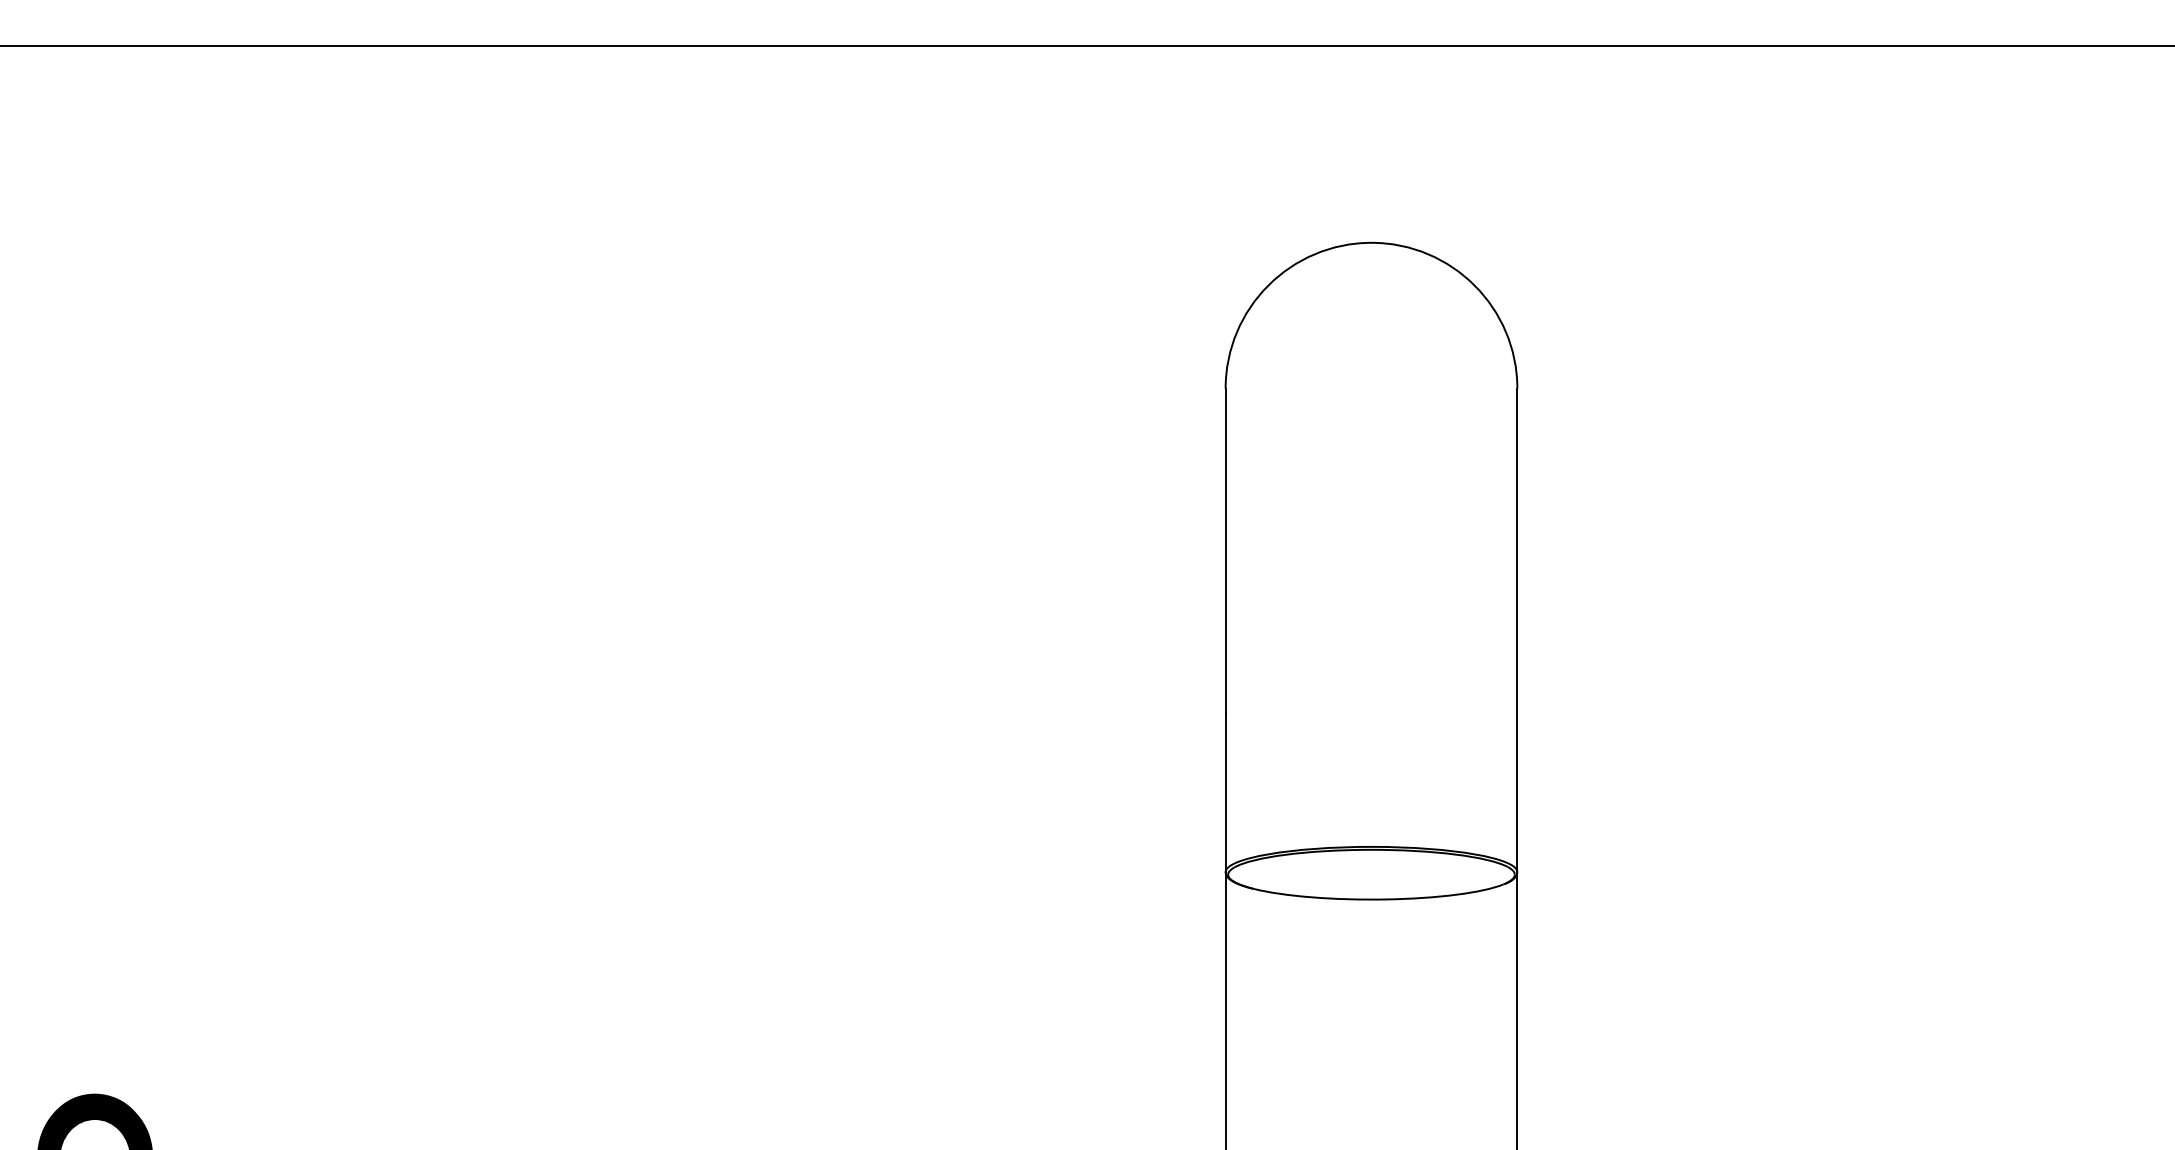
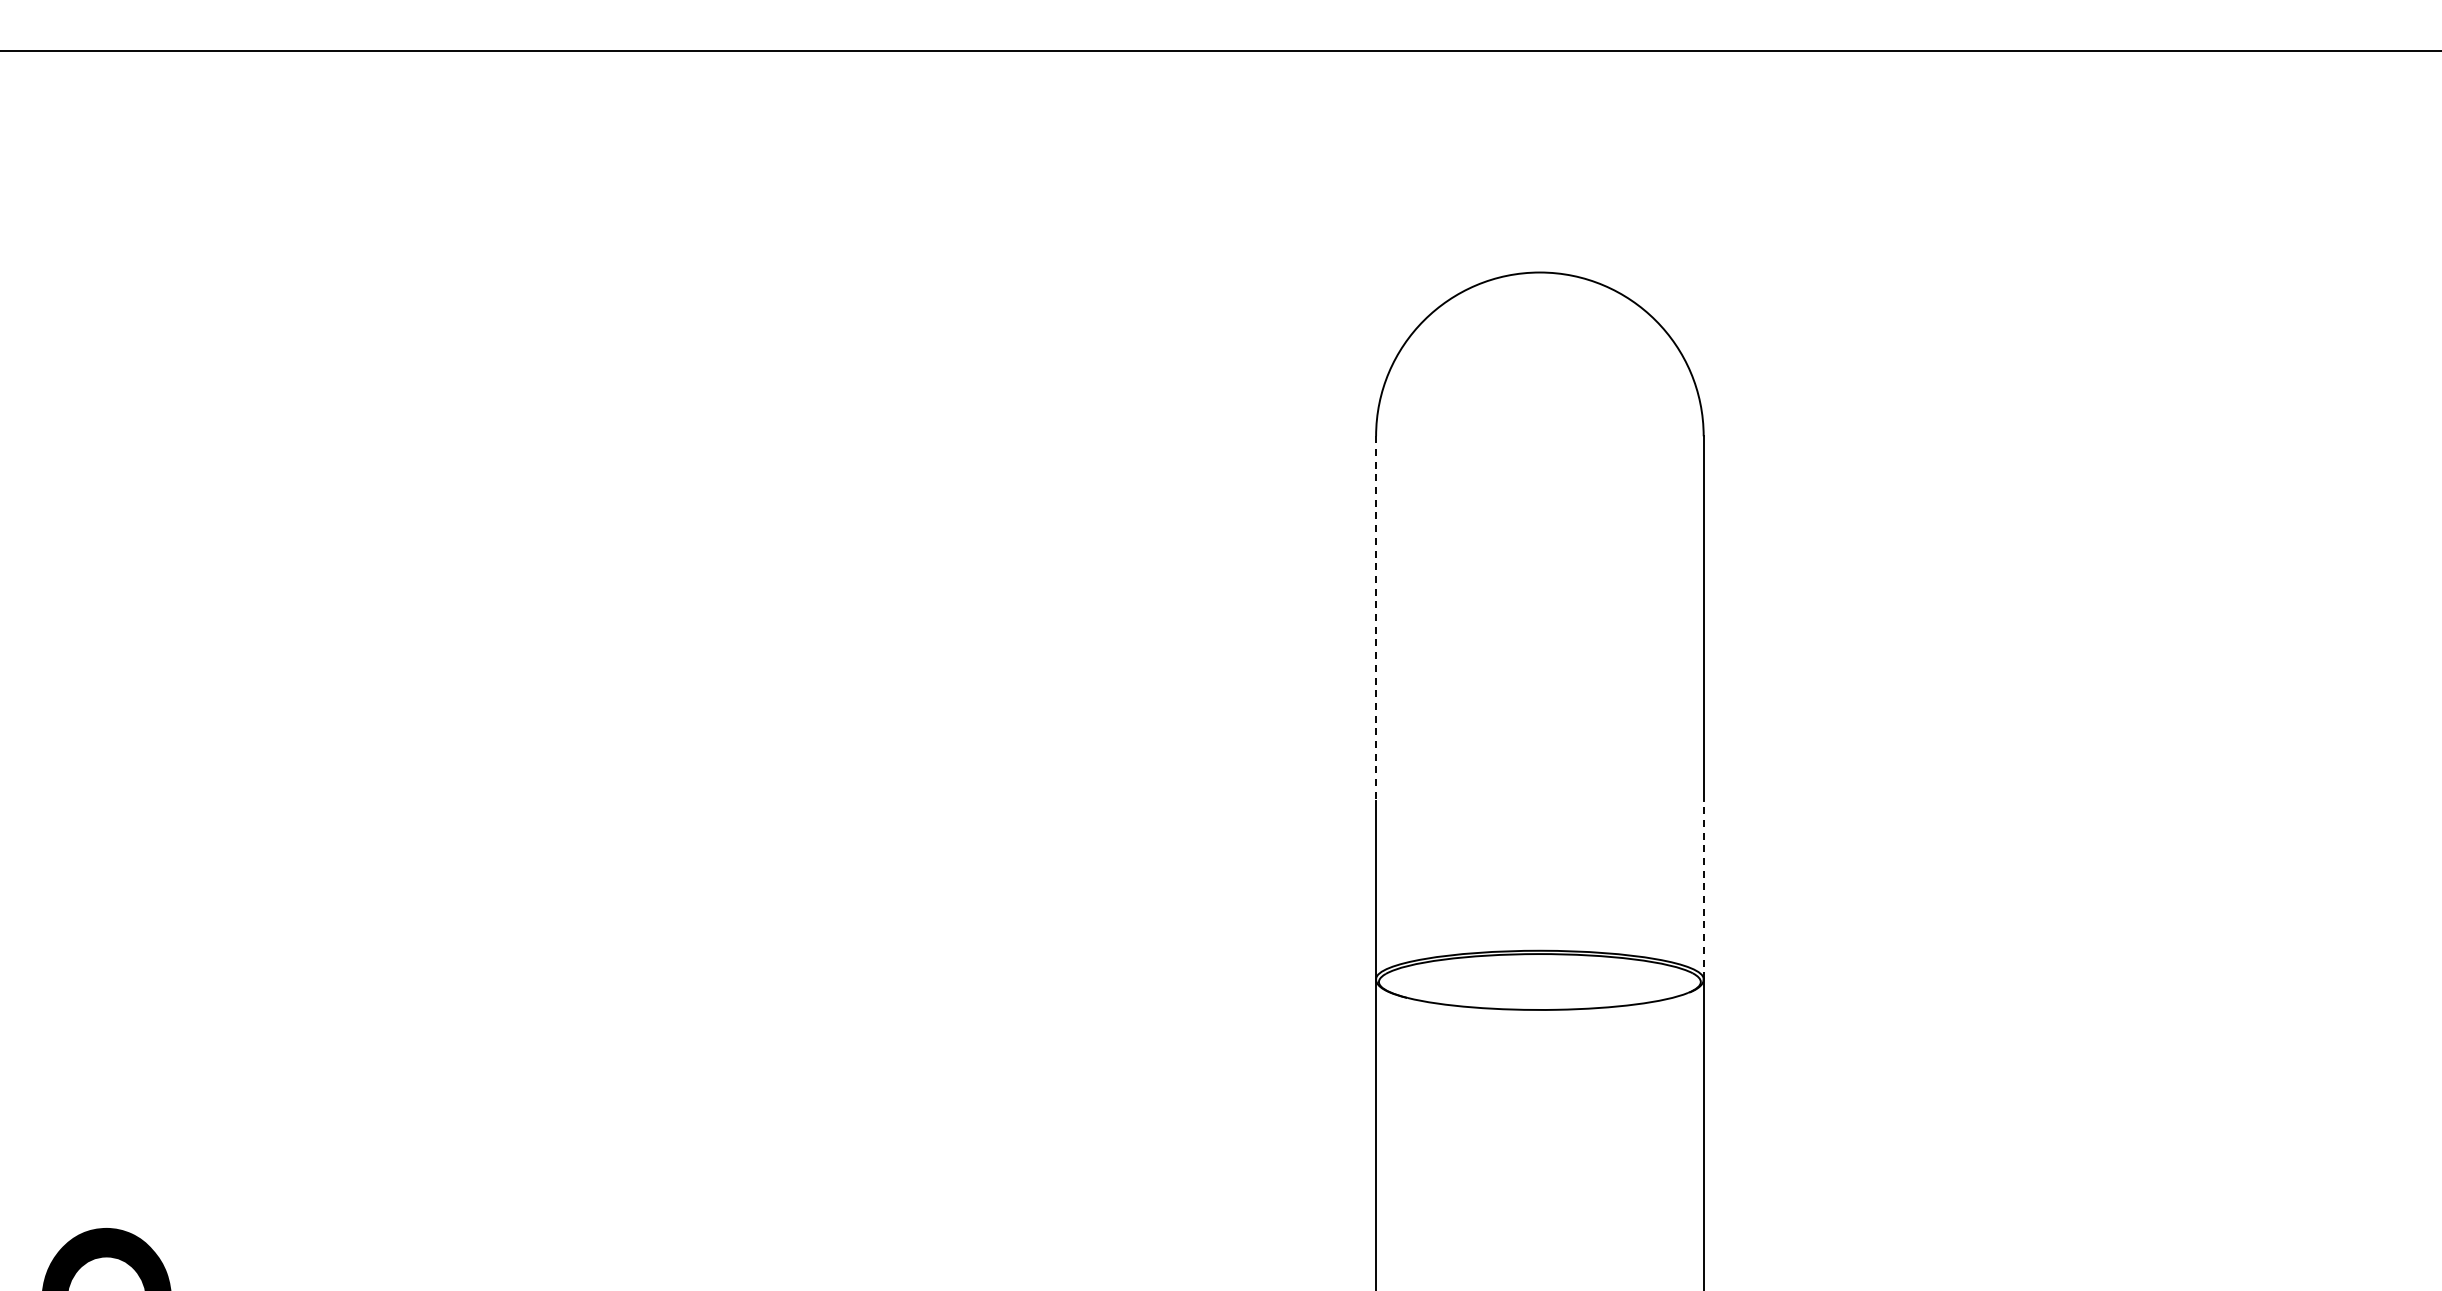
line: (1225, 551) -> (1376, 619), solid -> dashed
line: (1517, 792) -> (1703, 889), solid -> dashed

